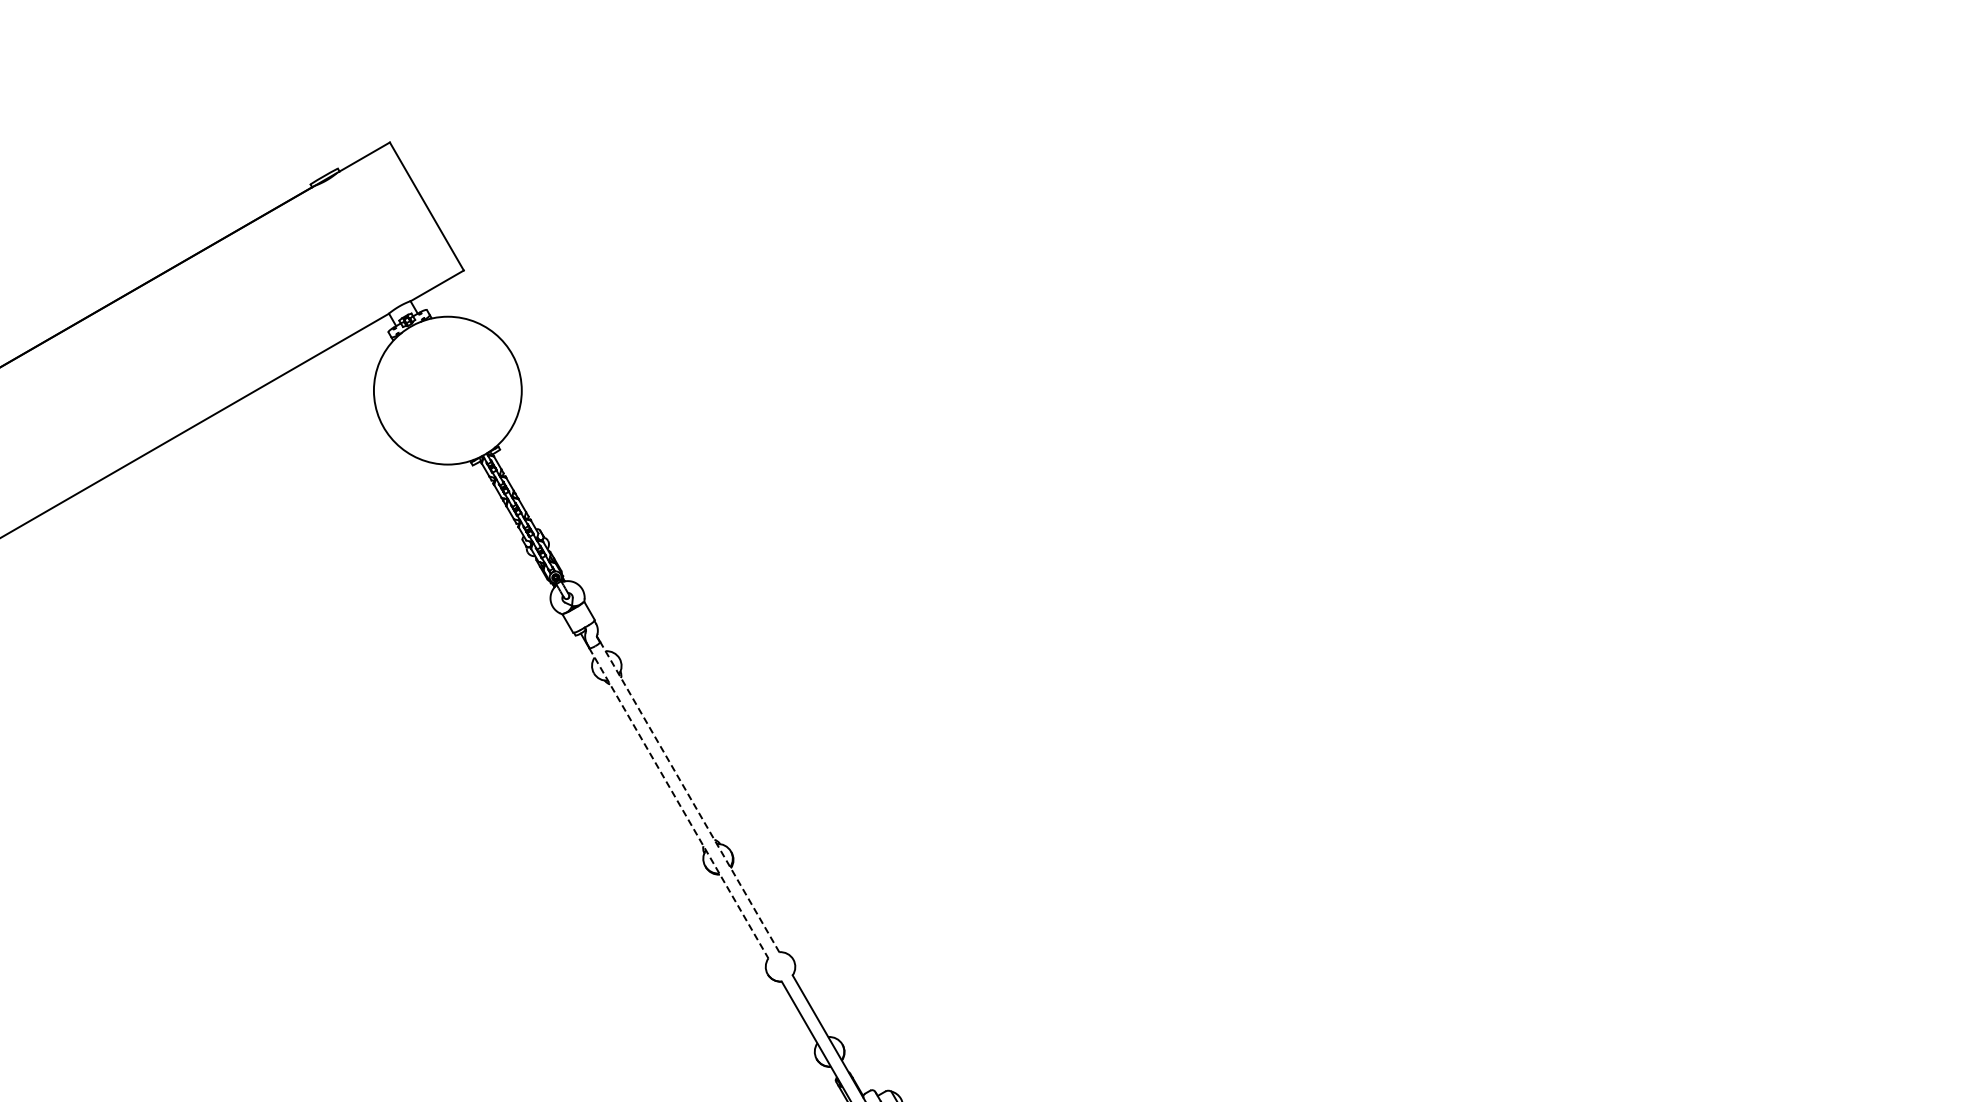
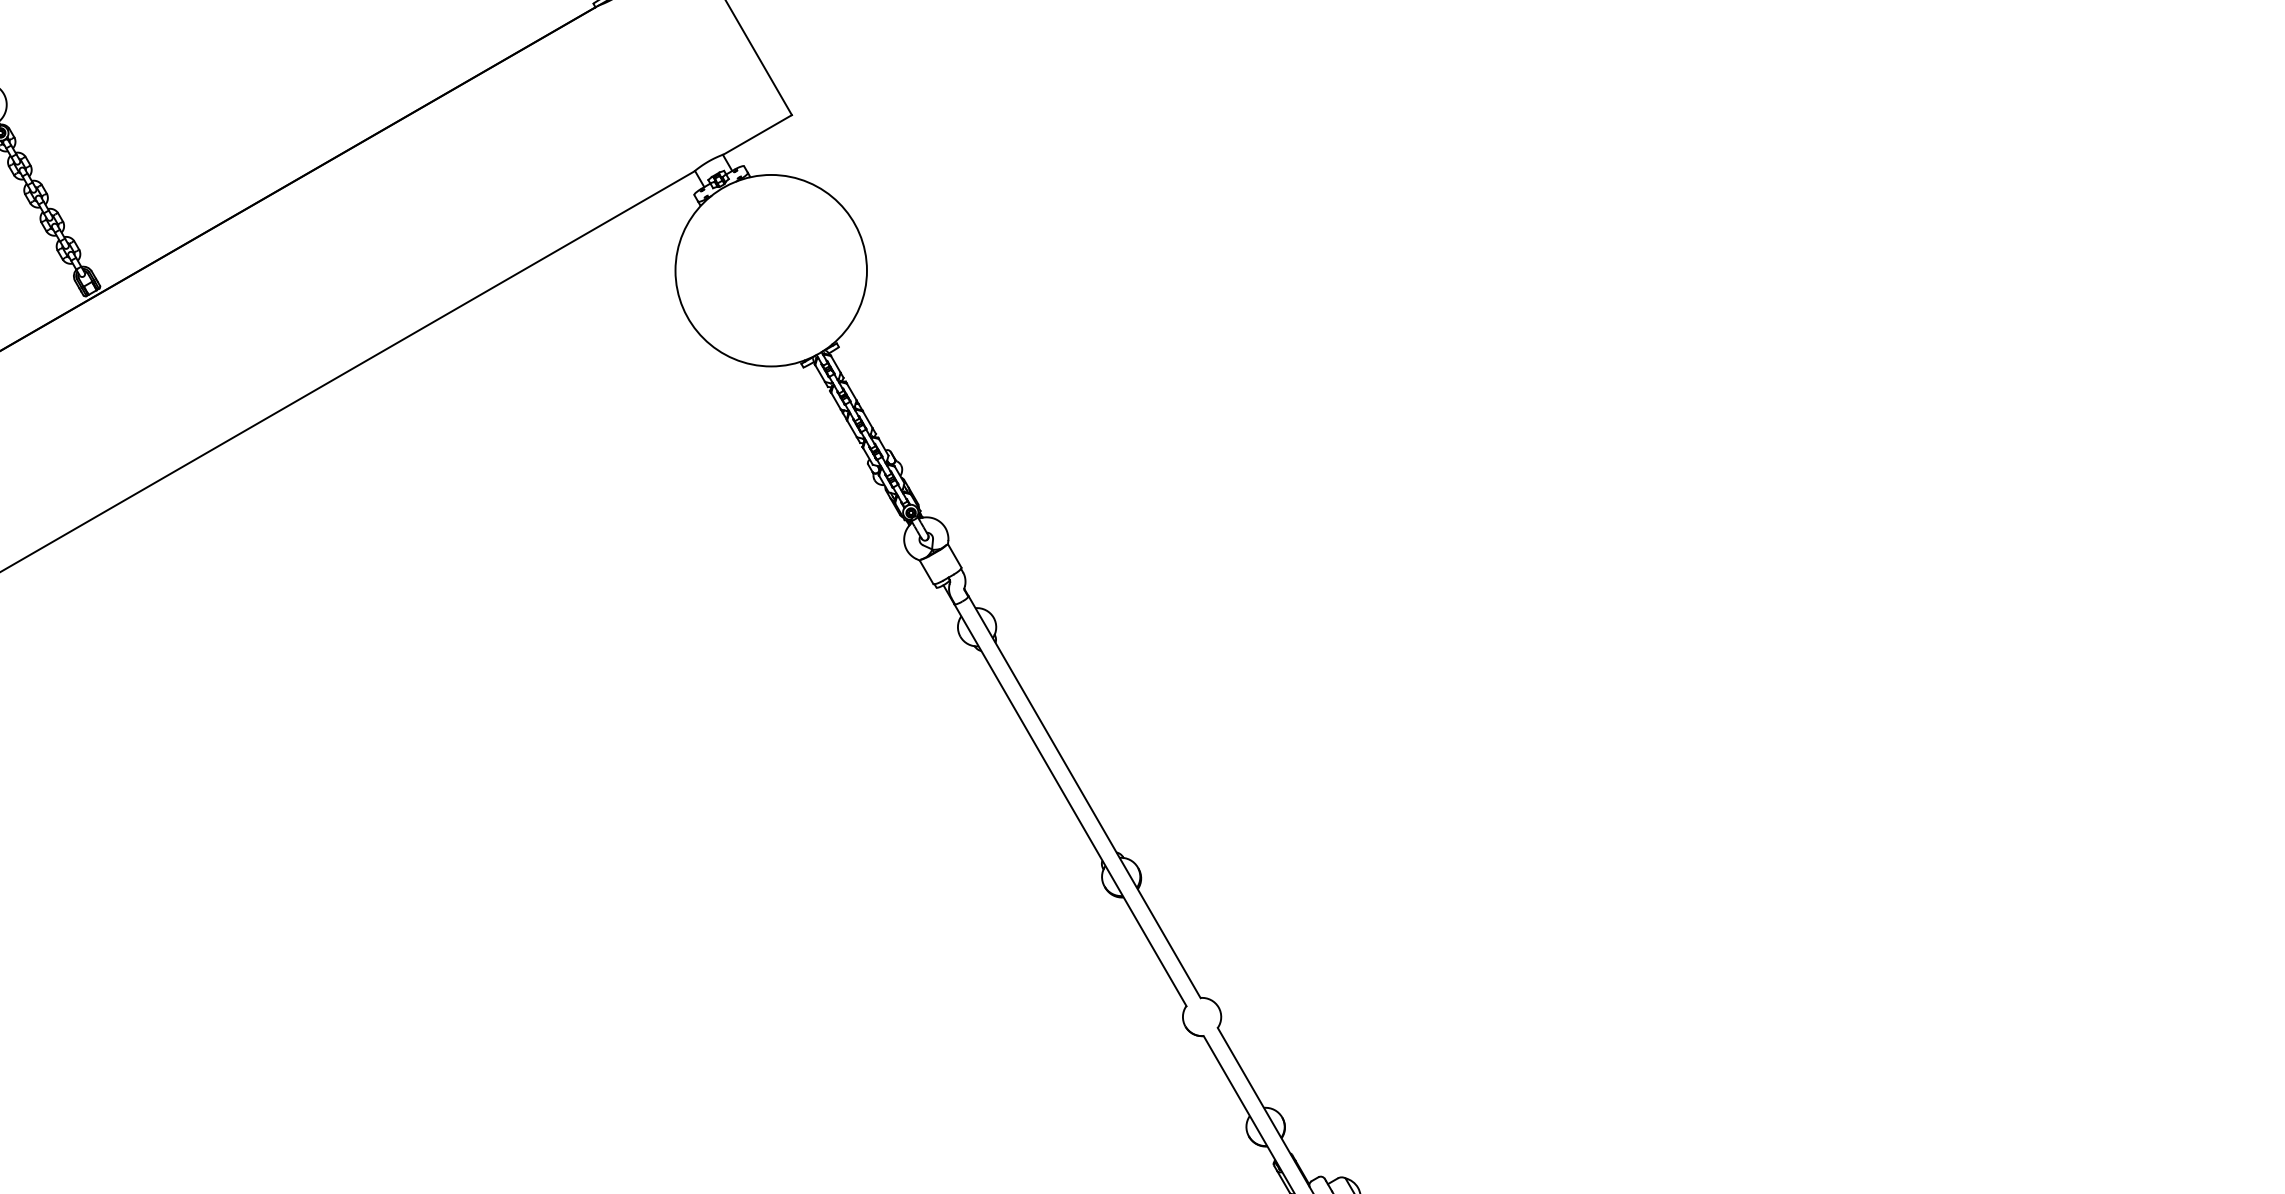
line: (689, 796) -> (1084, 796), dashed -> solid
line: (679, 803) -> (1071, 805), dashed -> solid

